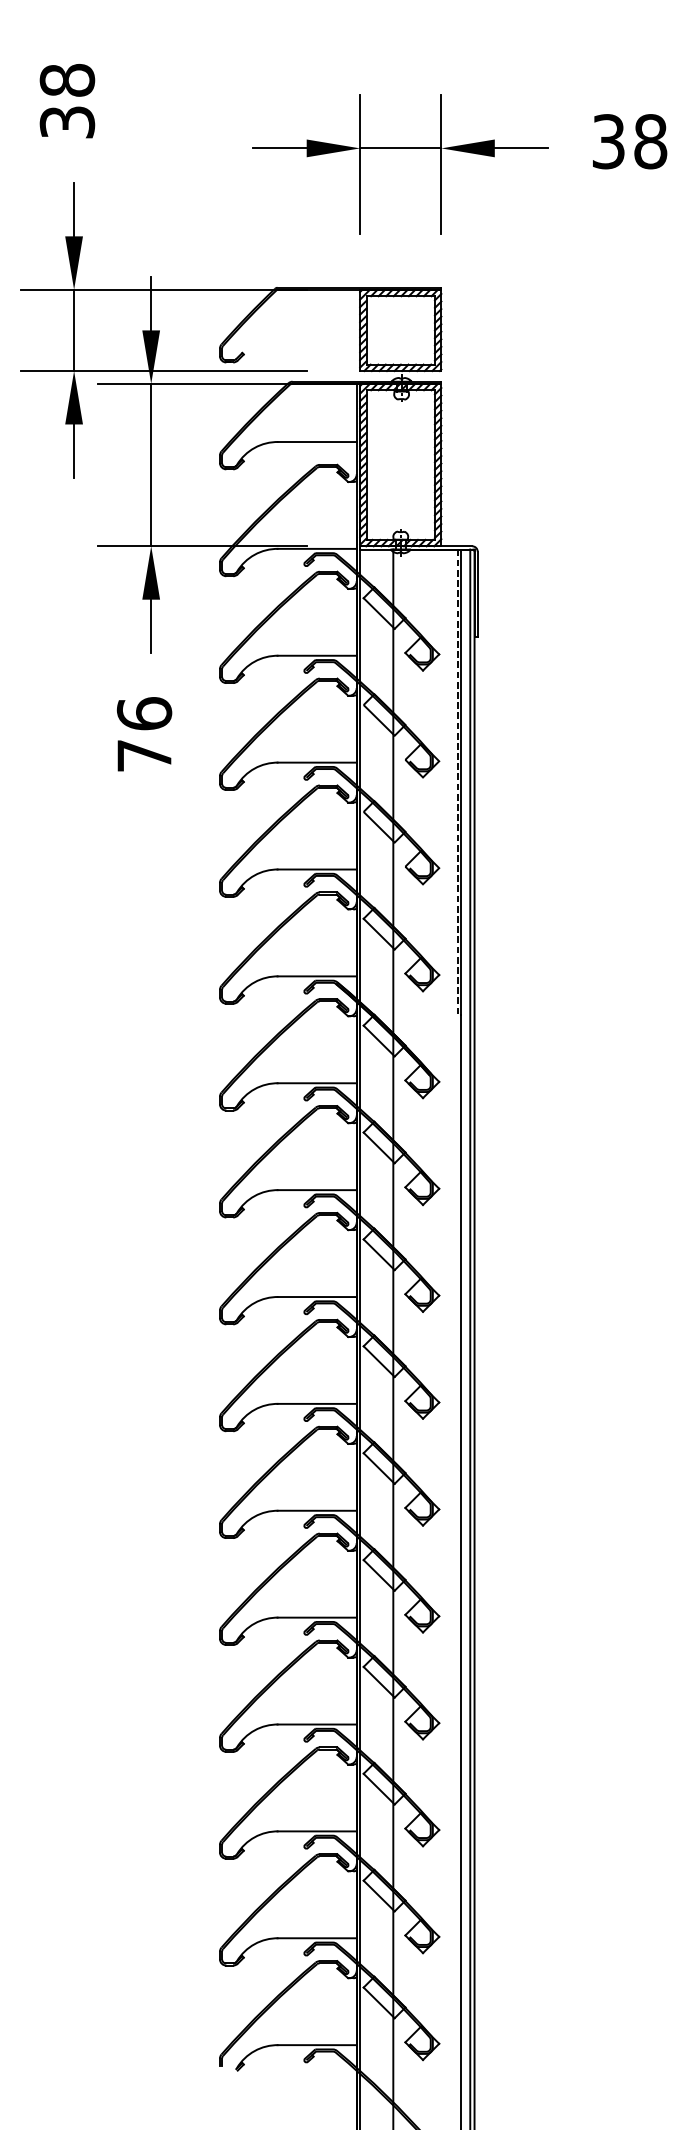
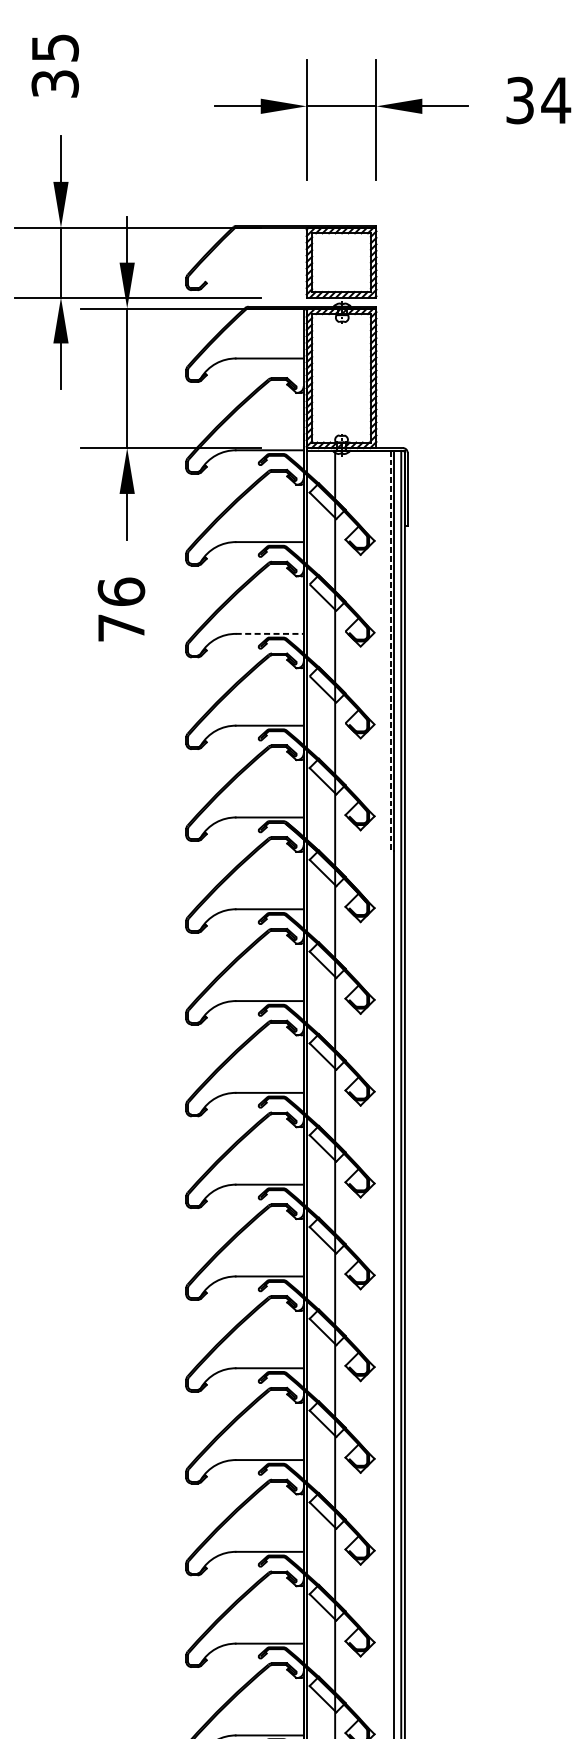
text: (67, 80) -> (55, 48), 38 -> 35
text: (650, 141) -> (556, 100), 38 -> 34
line: (317, 762) -> (270, 633), solid -> dashed

